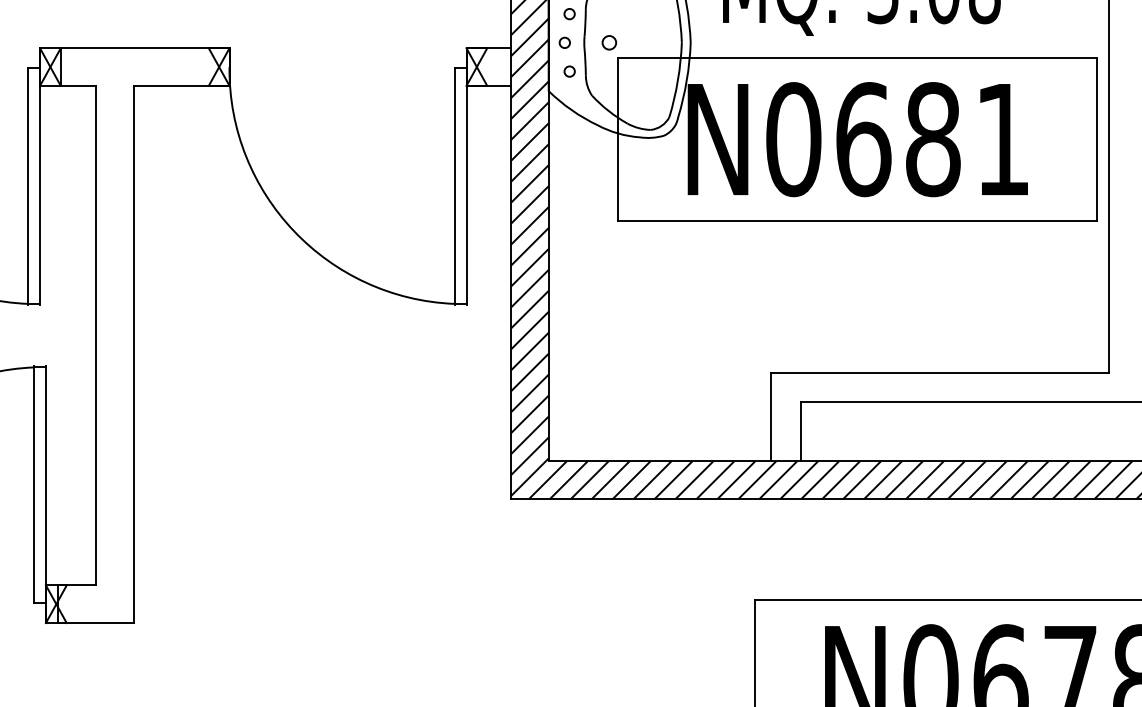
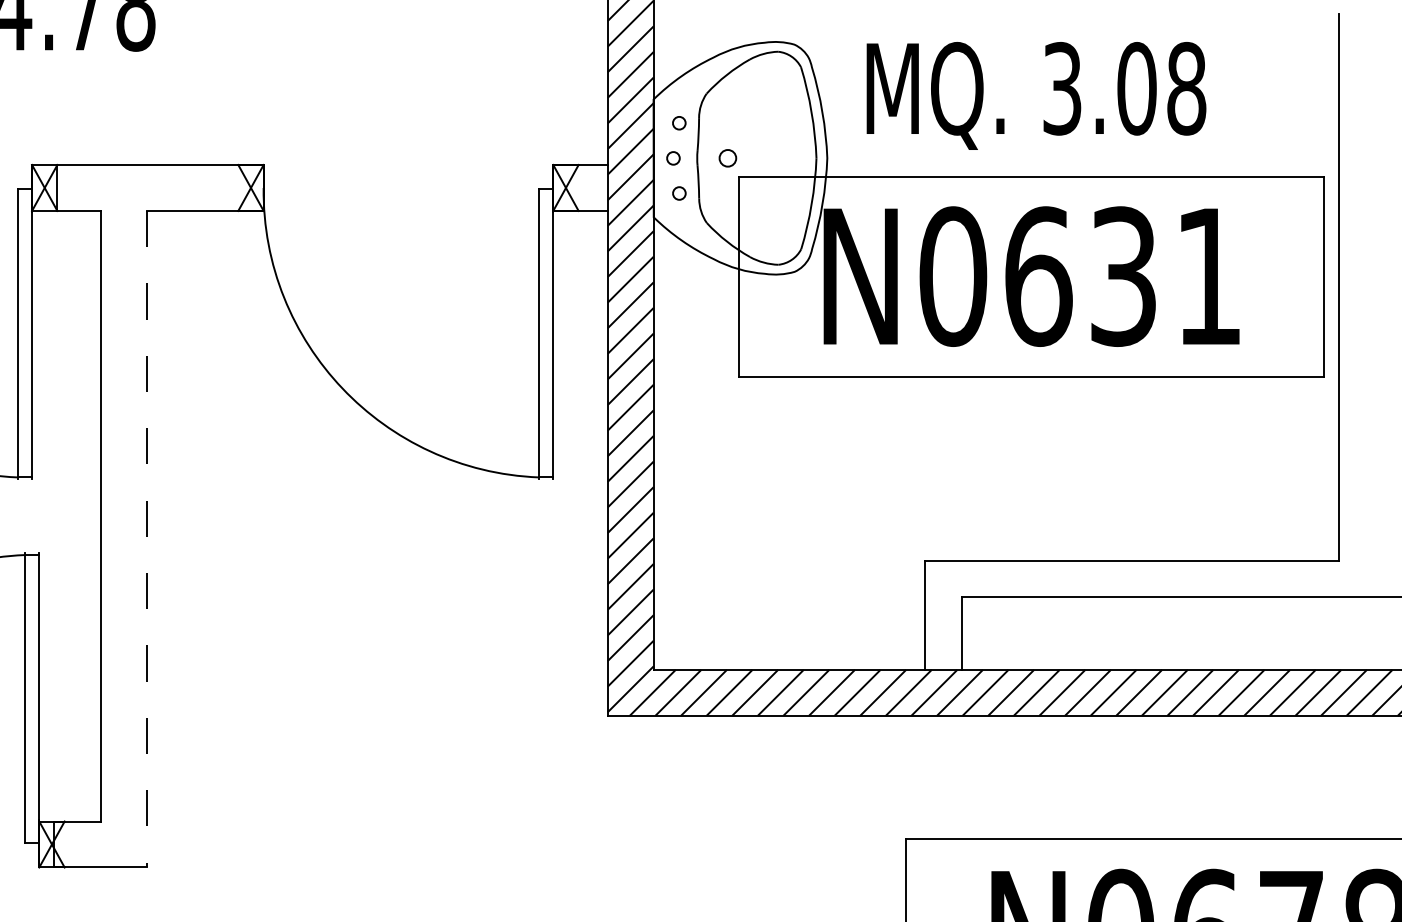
text: (933, 139) -> (1123, 276), N0681 -> N0631
line: (133, 354) -> (146, 539), solid -> dashed

